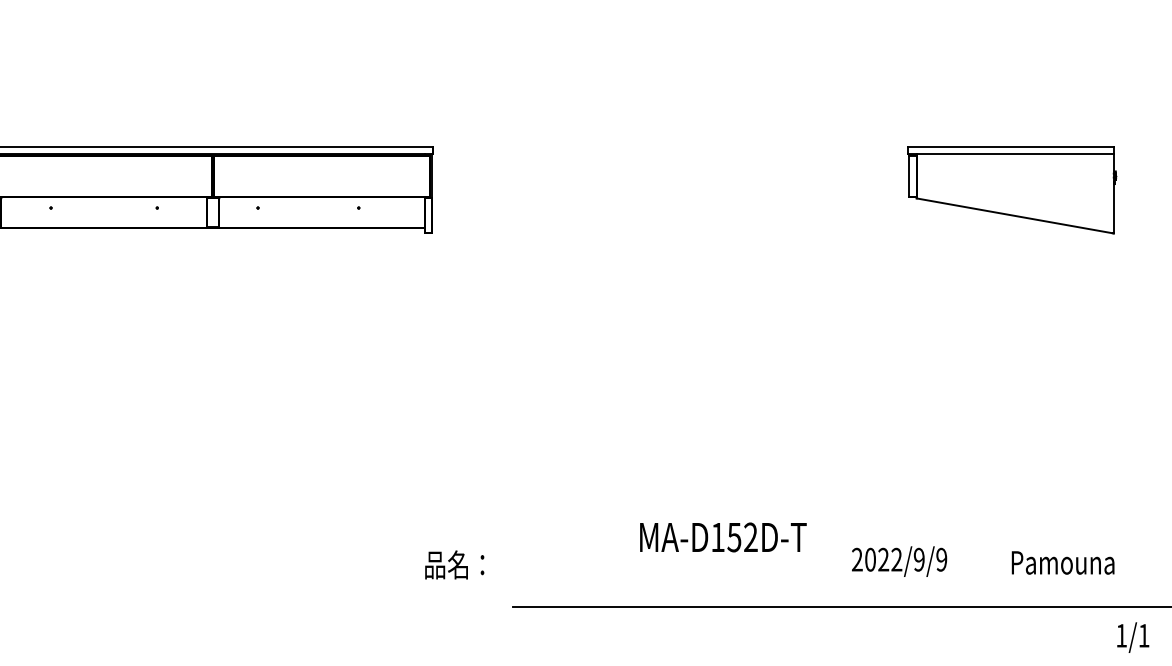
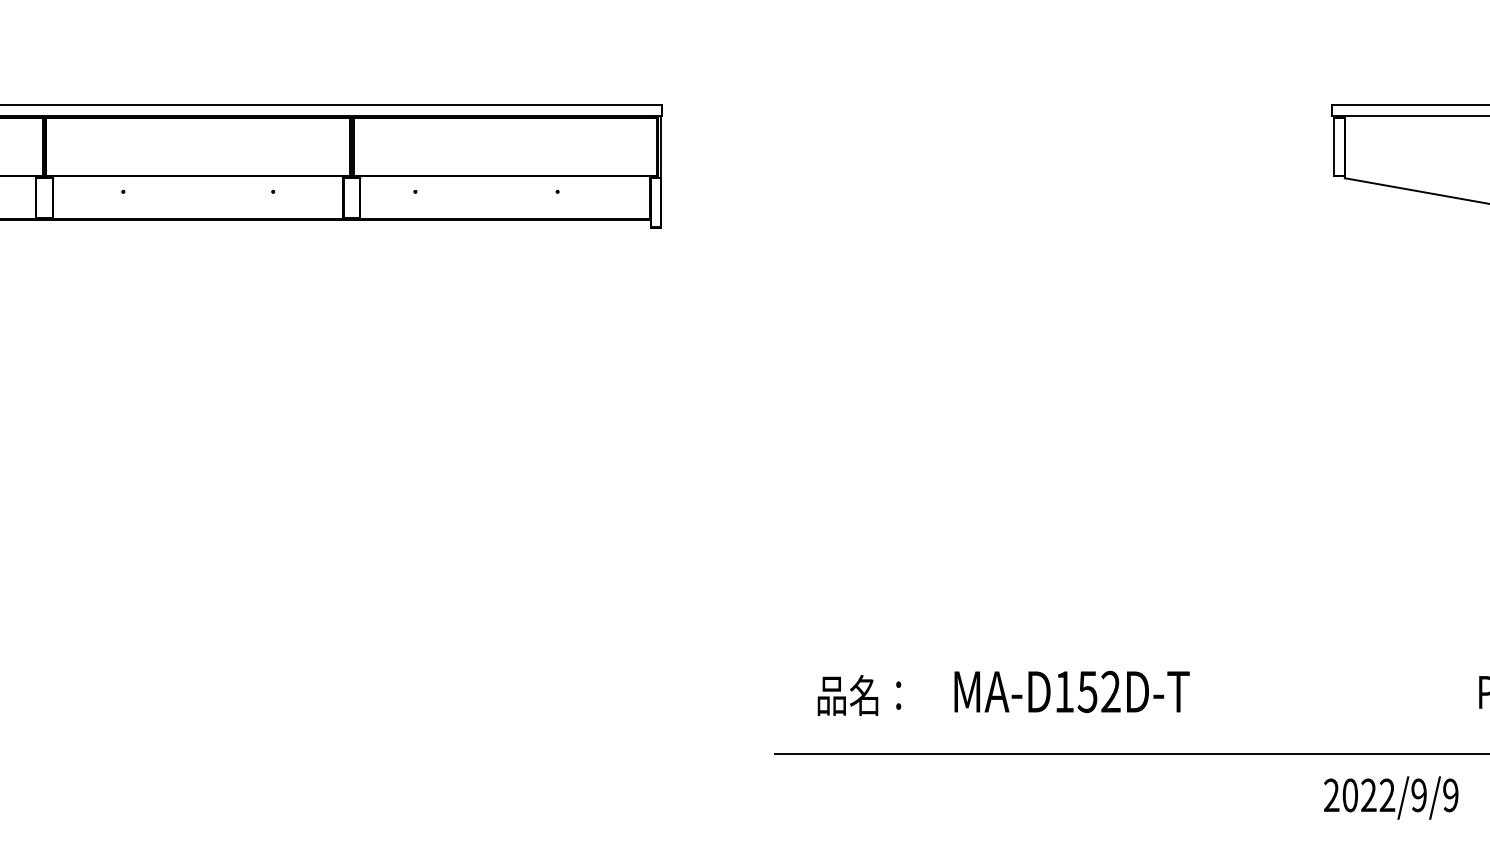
text: (723, 537) -> (1072, 691), moved
text: (899, 561) -> (1391, 797), moved
text: (454, 564) -> (859, 694), moved

